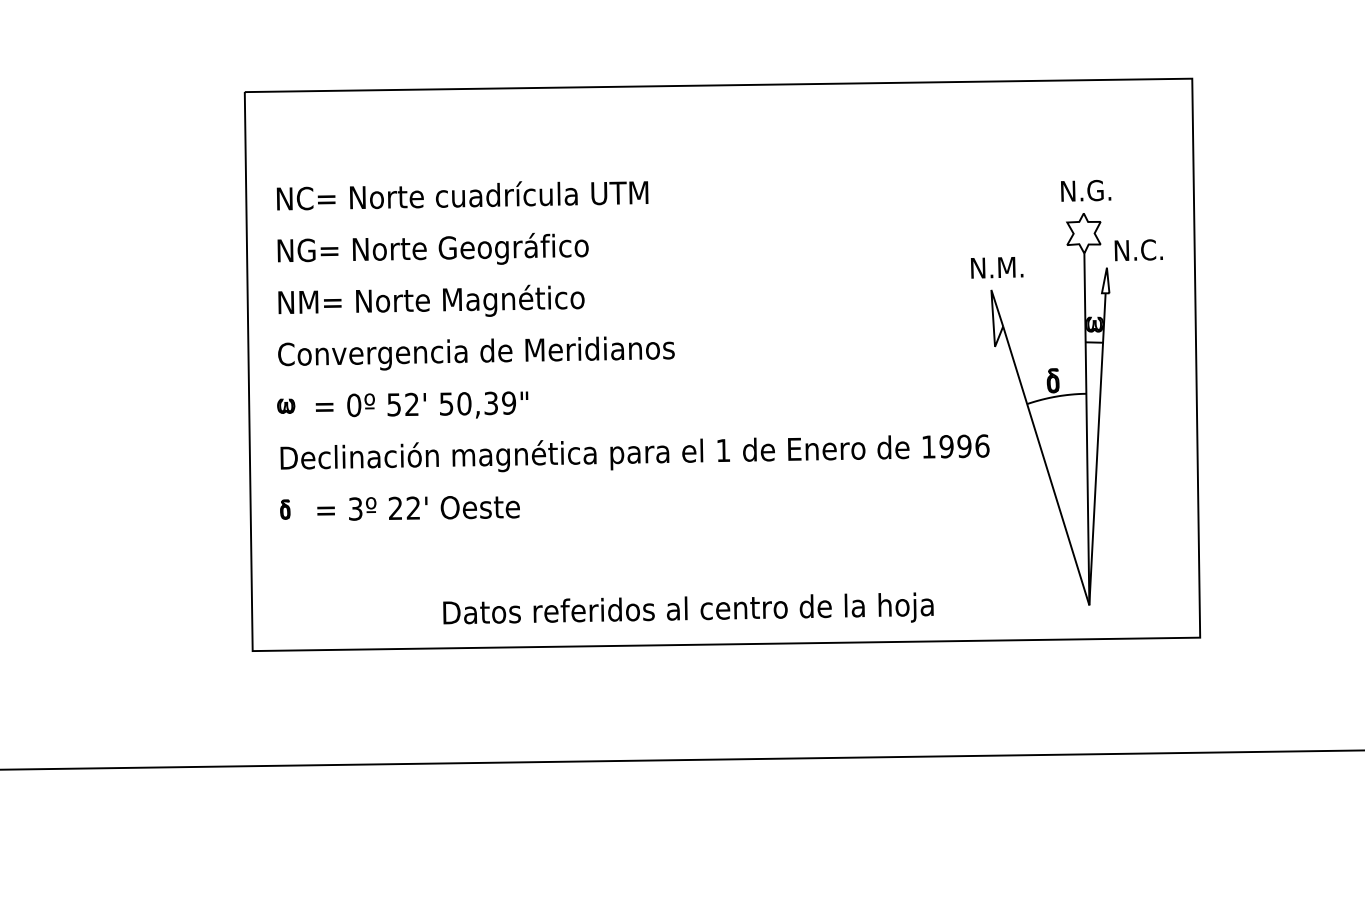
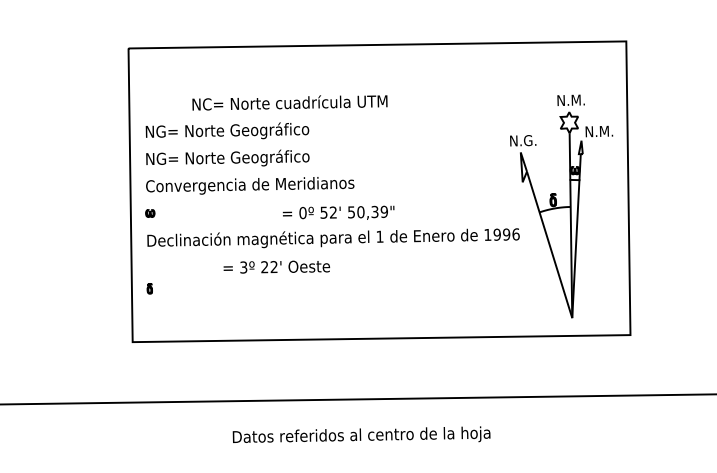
text: (1099, 189) -> (577, 99), N.G. -> N.M.
text: (461, 194) -> (289, 102), moved
text: (1154, 248) -> (606, 130), N.C. -> N.M.
text: (1009, 267) -> (530, 140), N.M. -> N.G.
text: (442, 299) -> (232, 157), NM= Norte Magnético -> NG= Norte Geográfico
text: (421, 404) -> (338, 212), moved
text: (417, 507) -> (276, 266), moved
part: (284, 509) -> (149, 288), moved
text: (688, 607) -> (361, 434), moved

